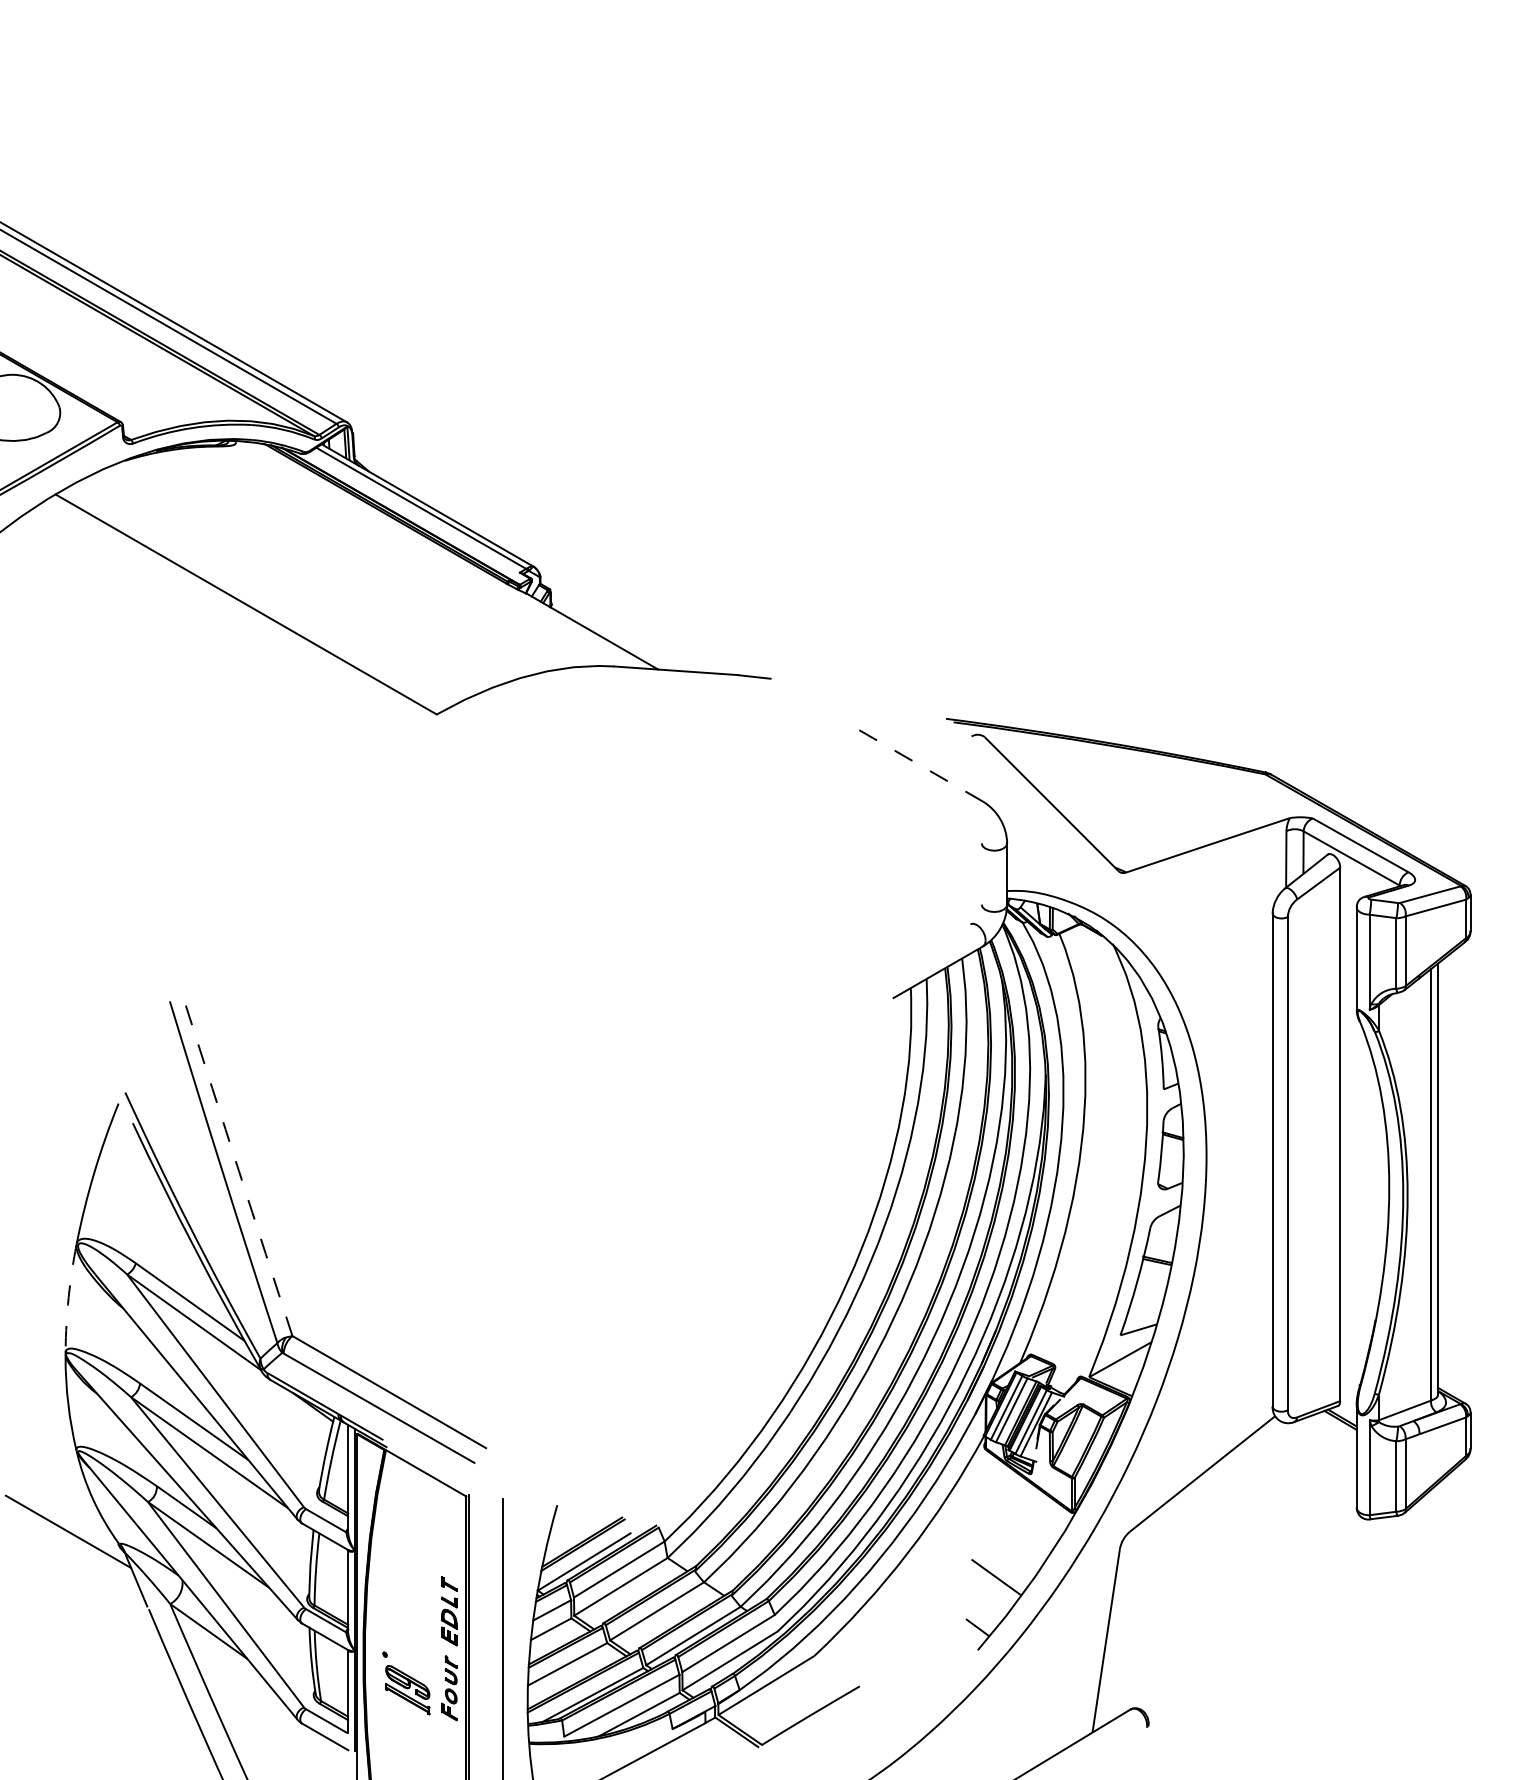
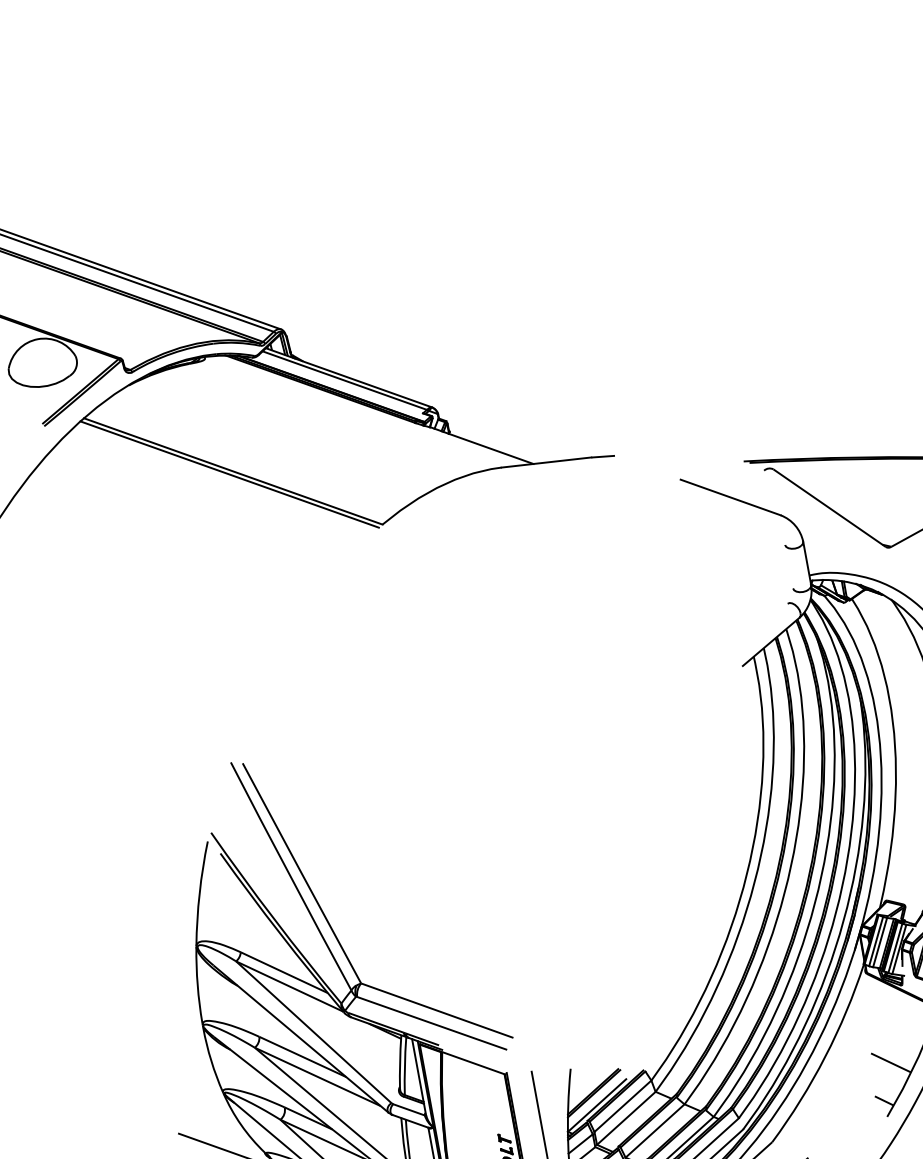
line: (239, 607) -> (228, 474), added
line: (919, 764) -> (730, 497), dashed -> solid
arc: (238, 1170) -> (301, 873), dashed -> solid
arc: (68, 1297) -> (197, 985), dashed -> solid

